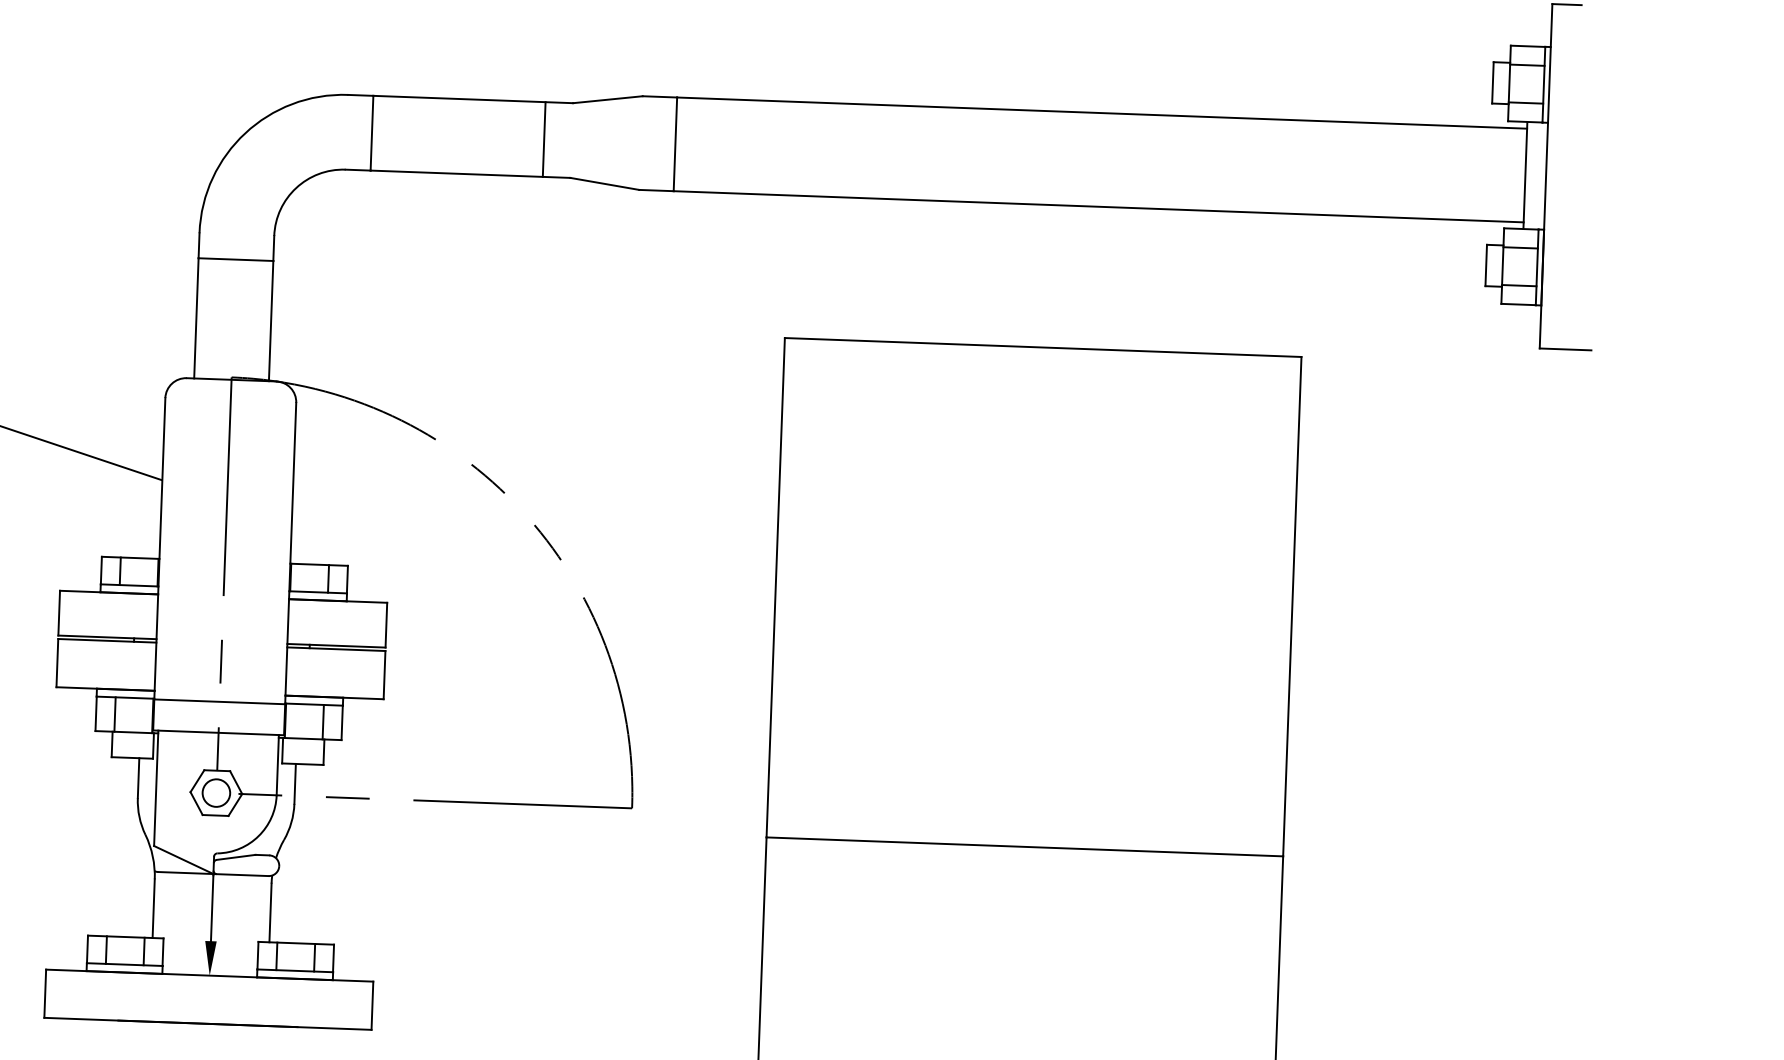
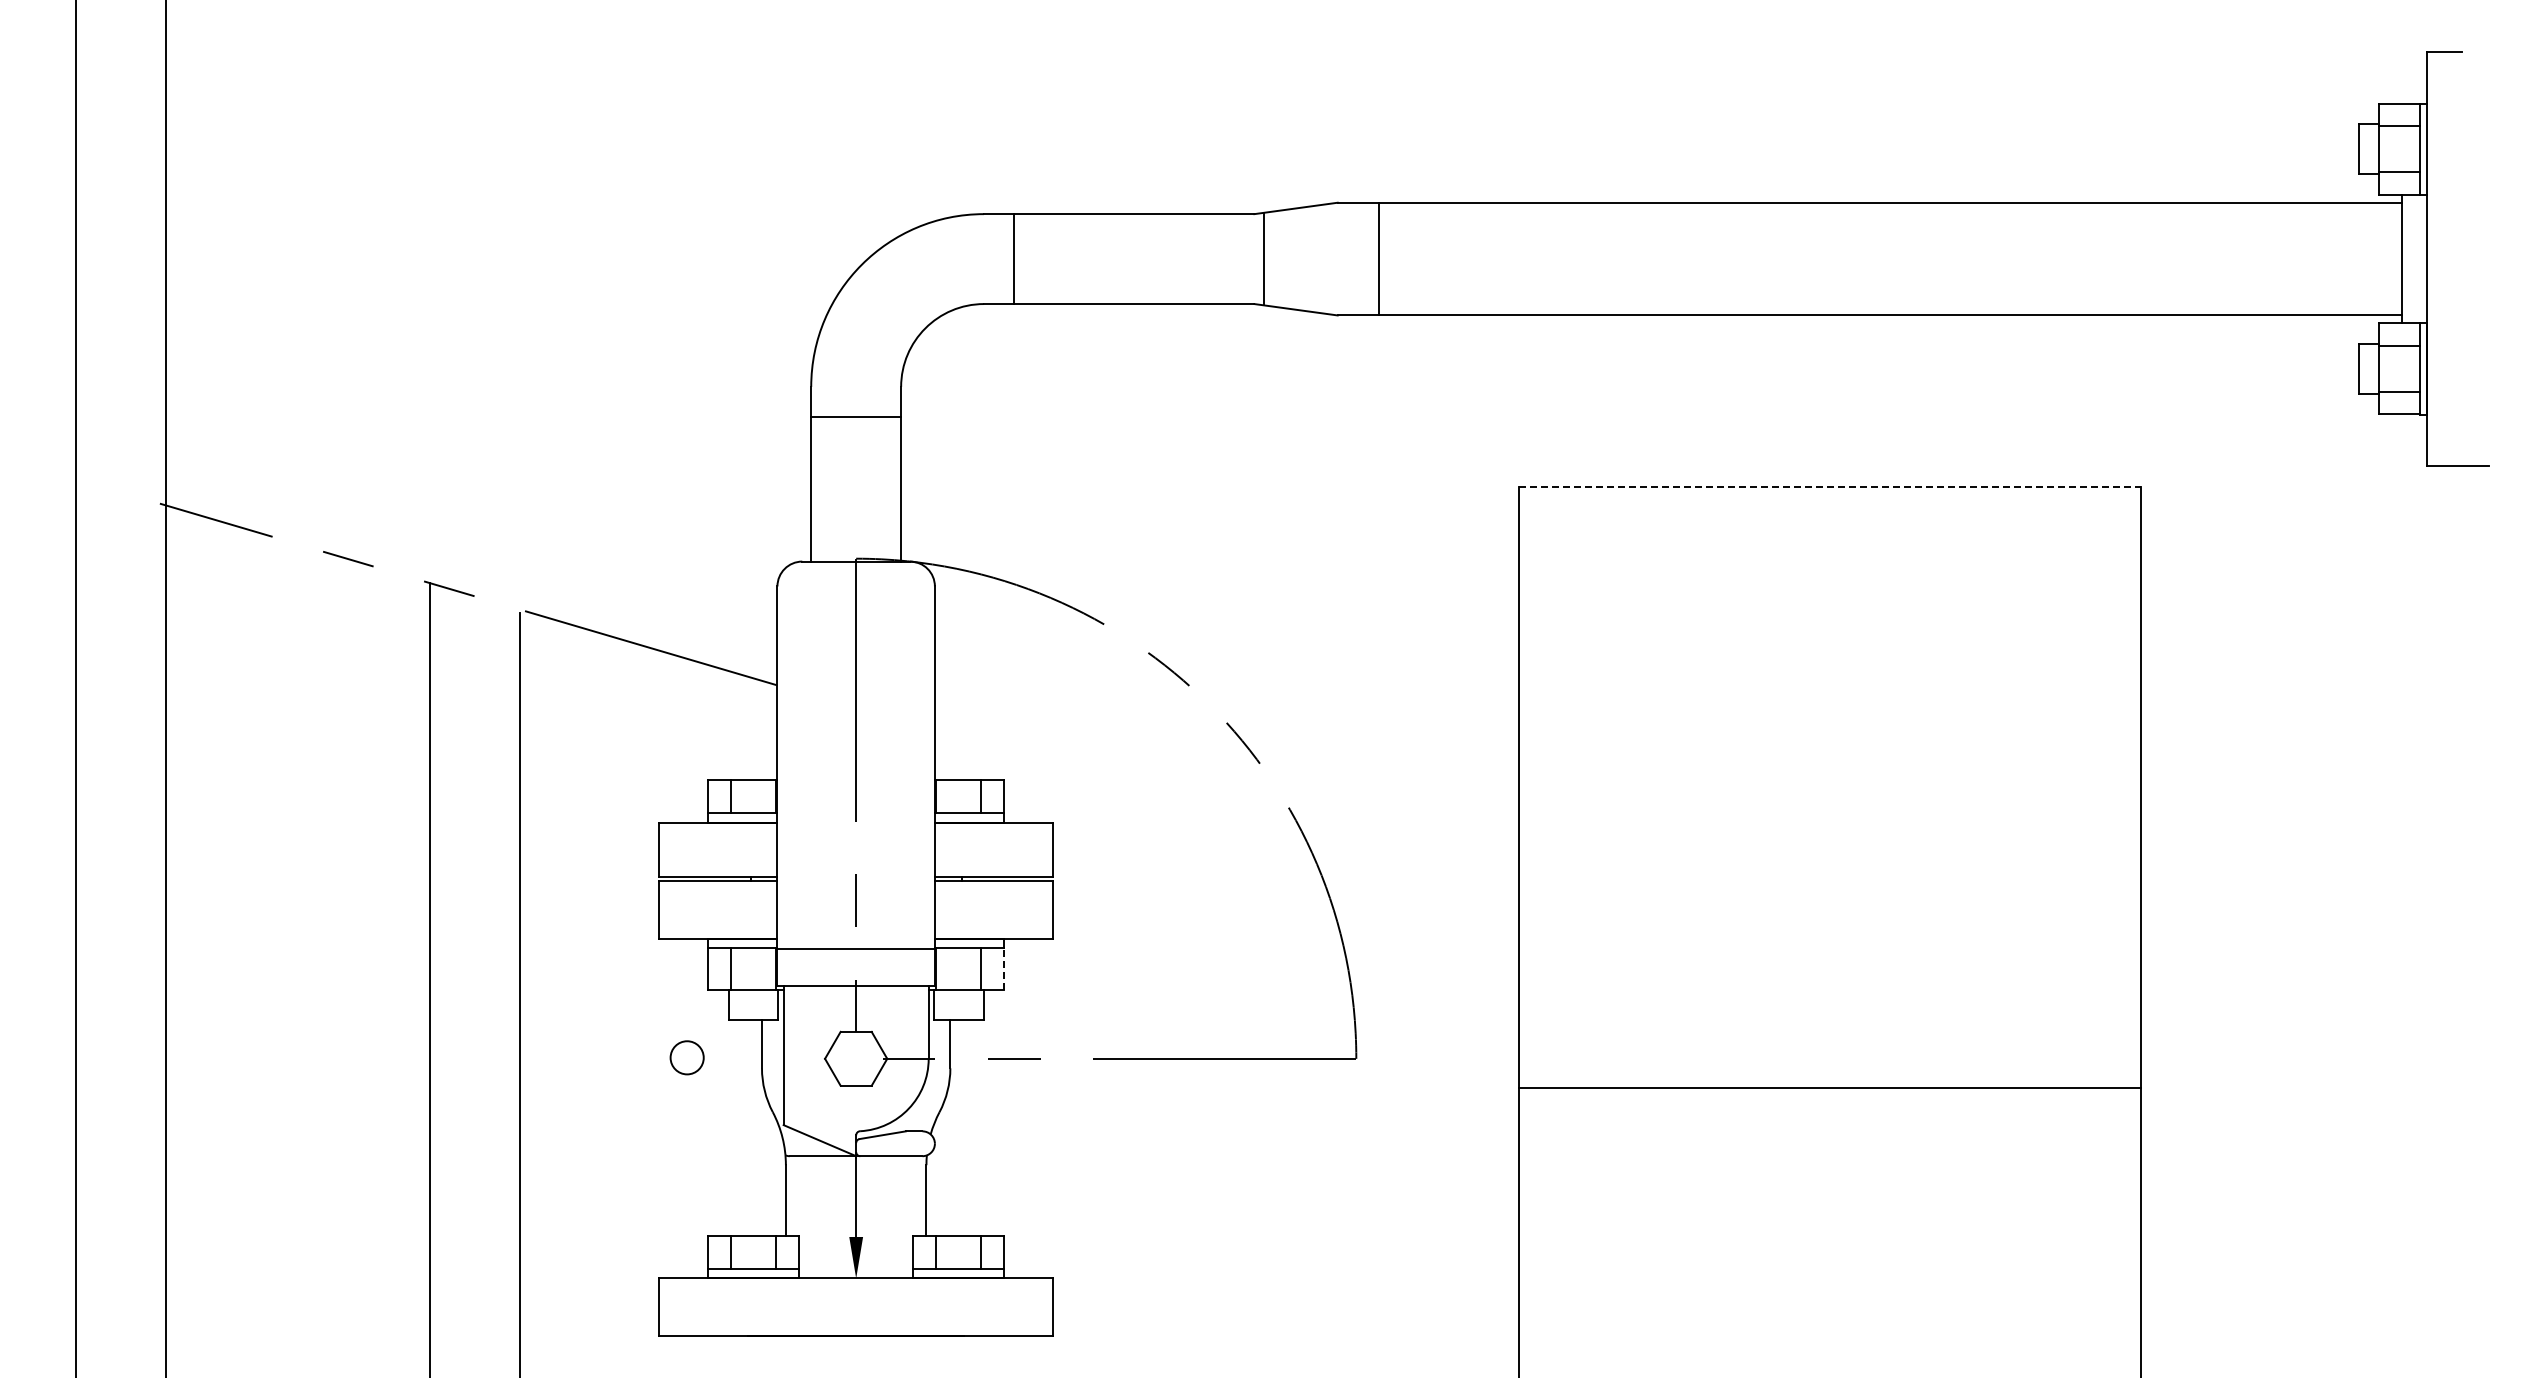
line: (544, 139) -> (1264, 259), moved
line: (1042, 347) -> (1829, 487), solid -> dashed
line: (342, 722) -> (1004, 968), solid -> dashed
circle: (215, 792) -> (686, 1057), moved

